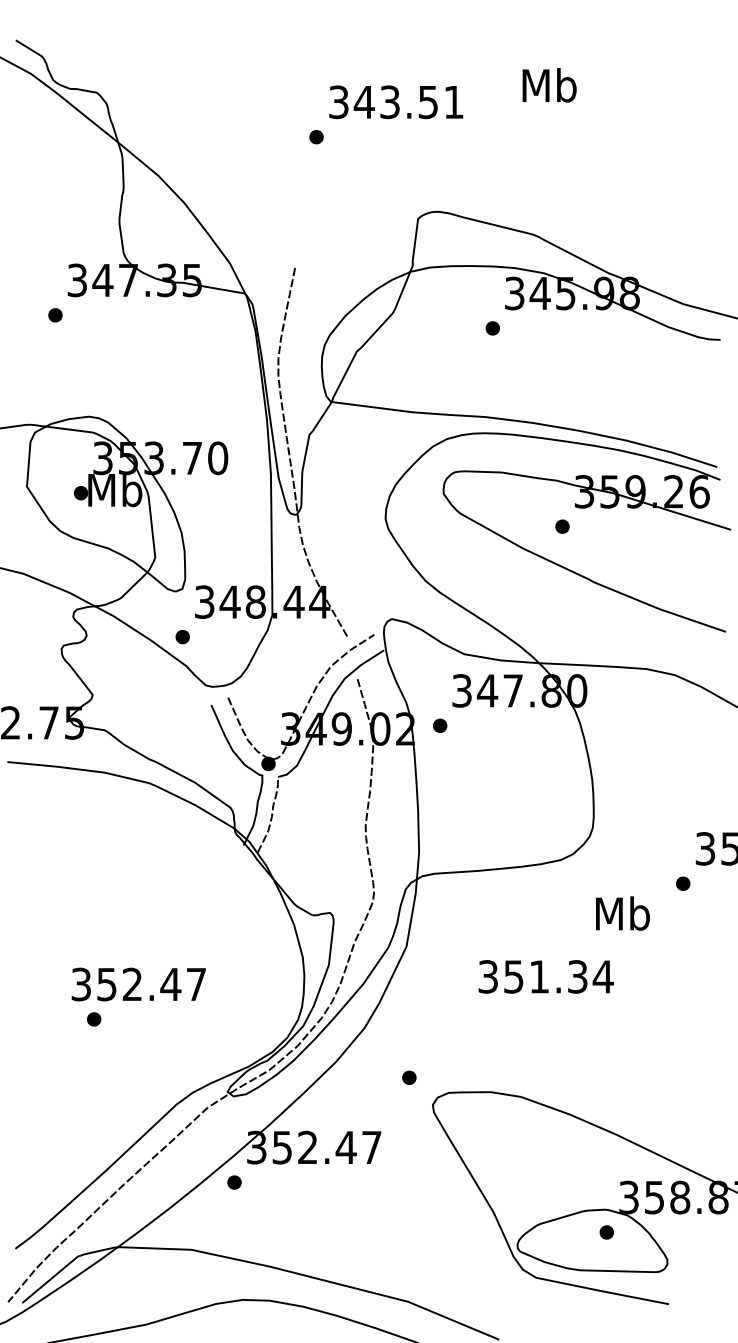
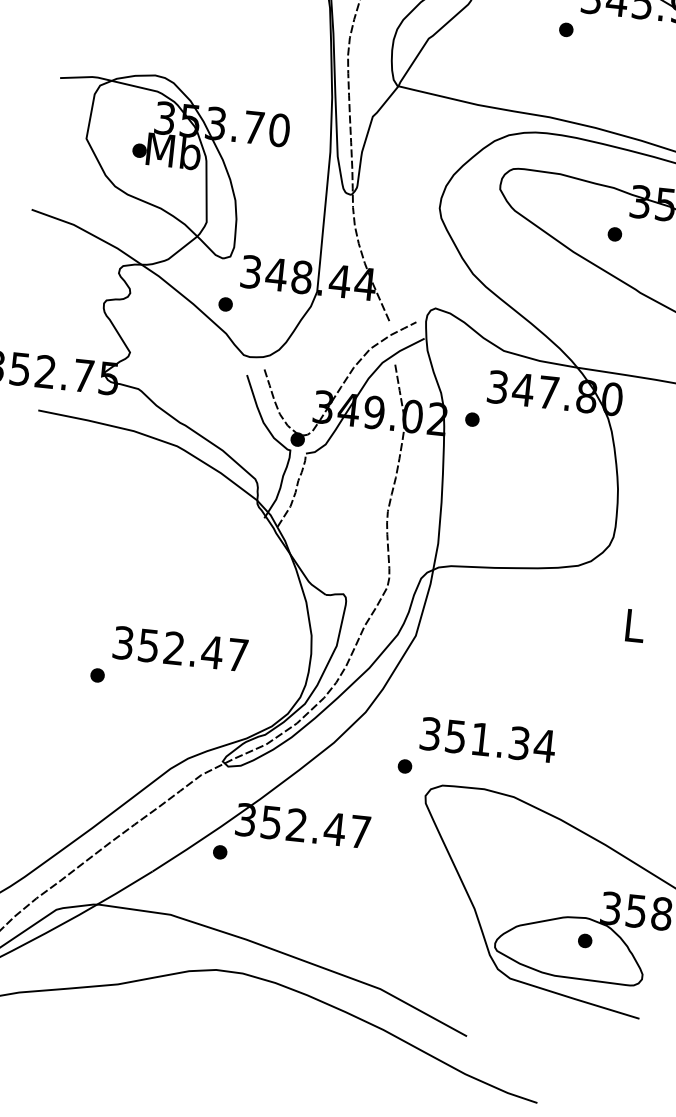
text: (622, 913) -> (634, 625), Mb -> L
text: (545, 976) -> (487, 739), moved
text: (138, 984) -> (180, 649), moved

